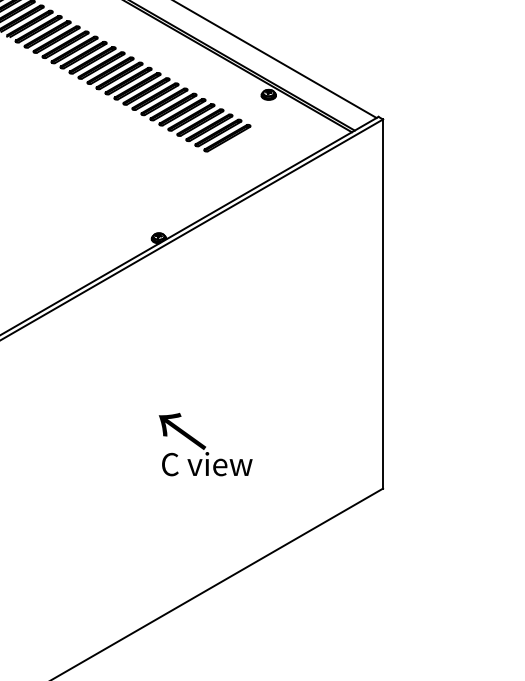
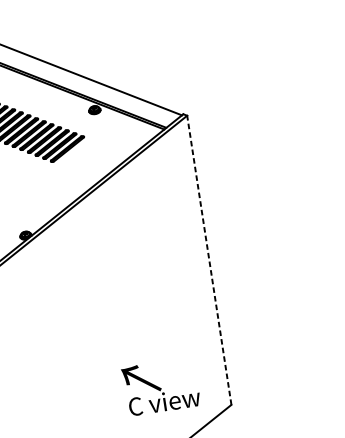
line: (383, 304) -> (209, 260), solid -> dashed
text: (205, 444) -> (160, 386), moved

